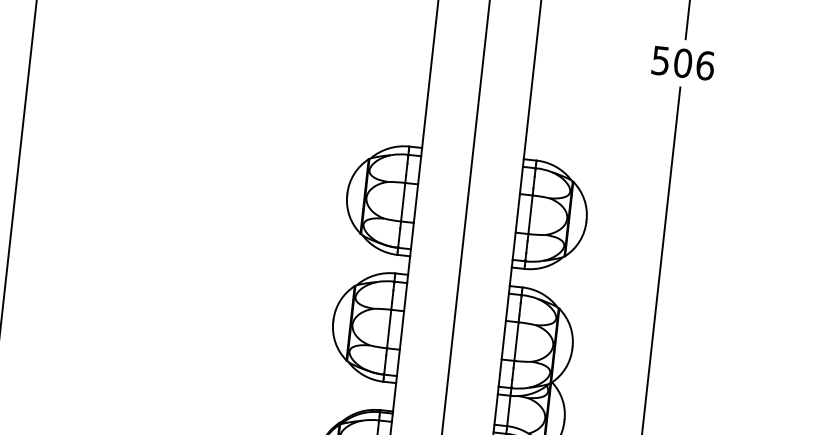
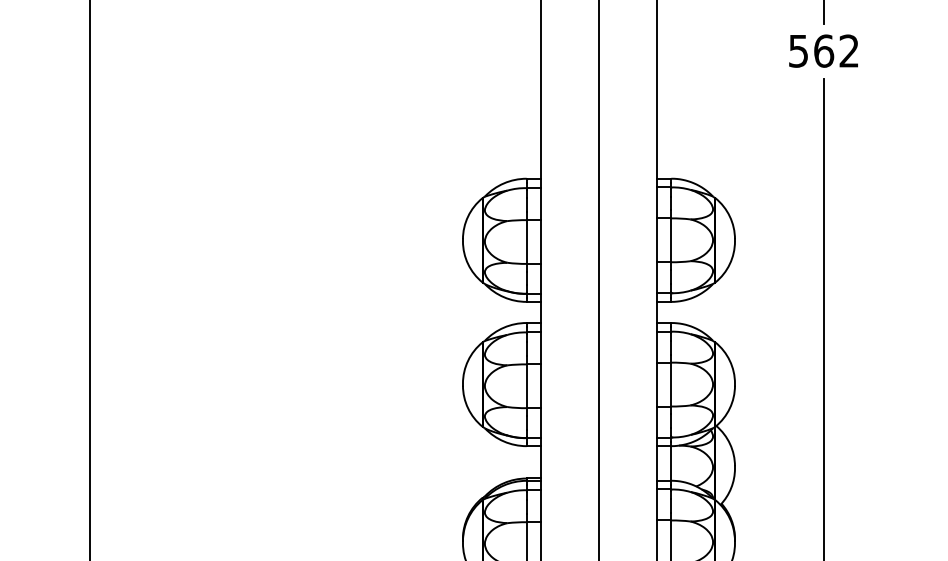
text: (694, 63) -> (836, 50), 506 -> 562

